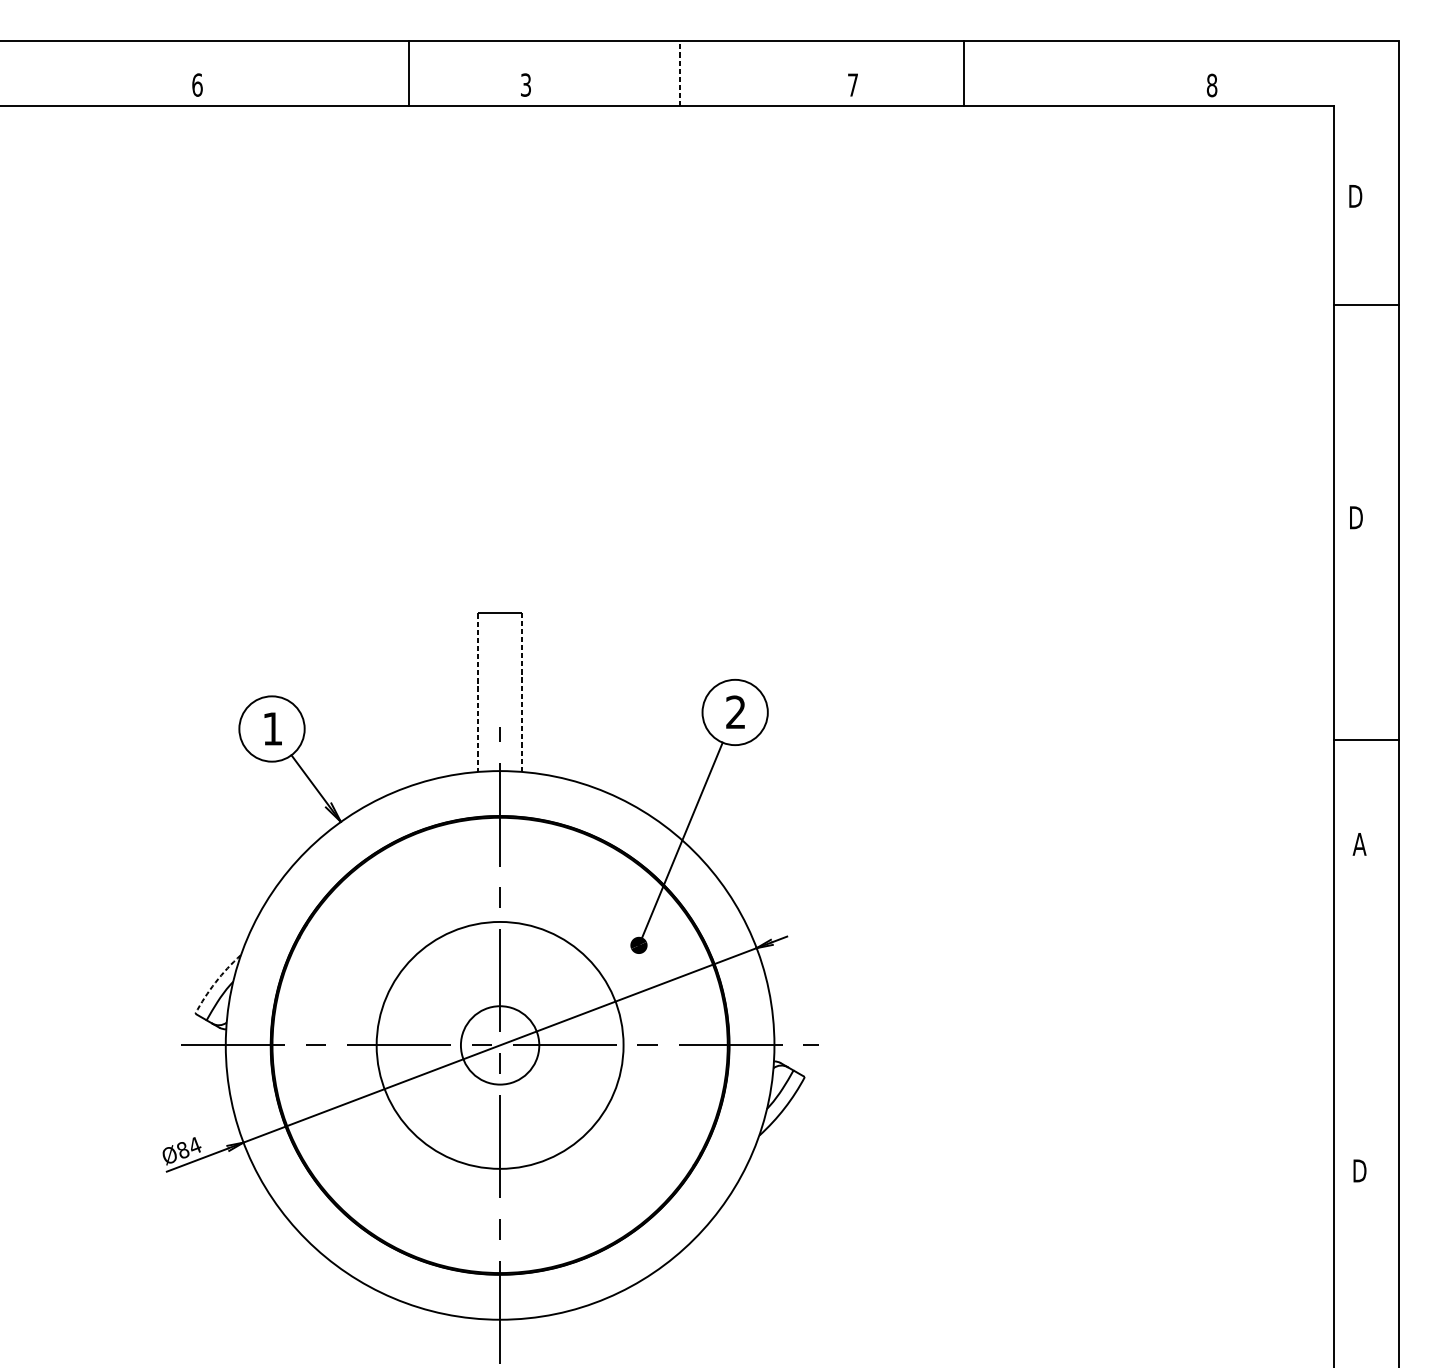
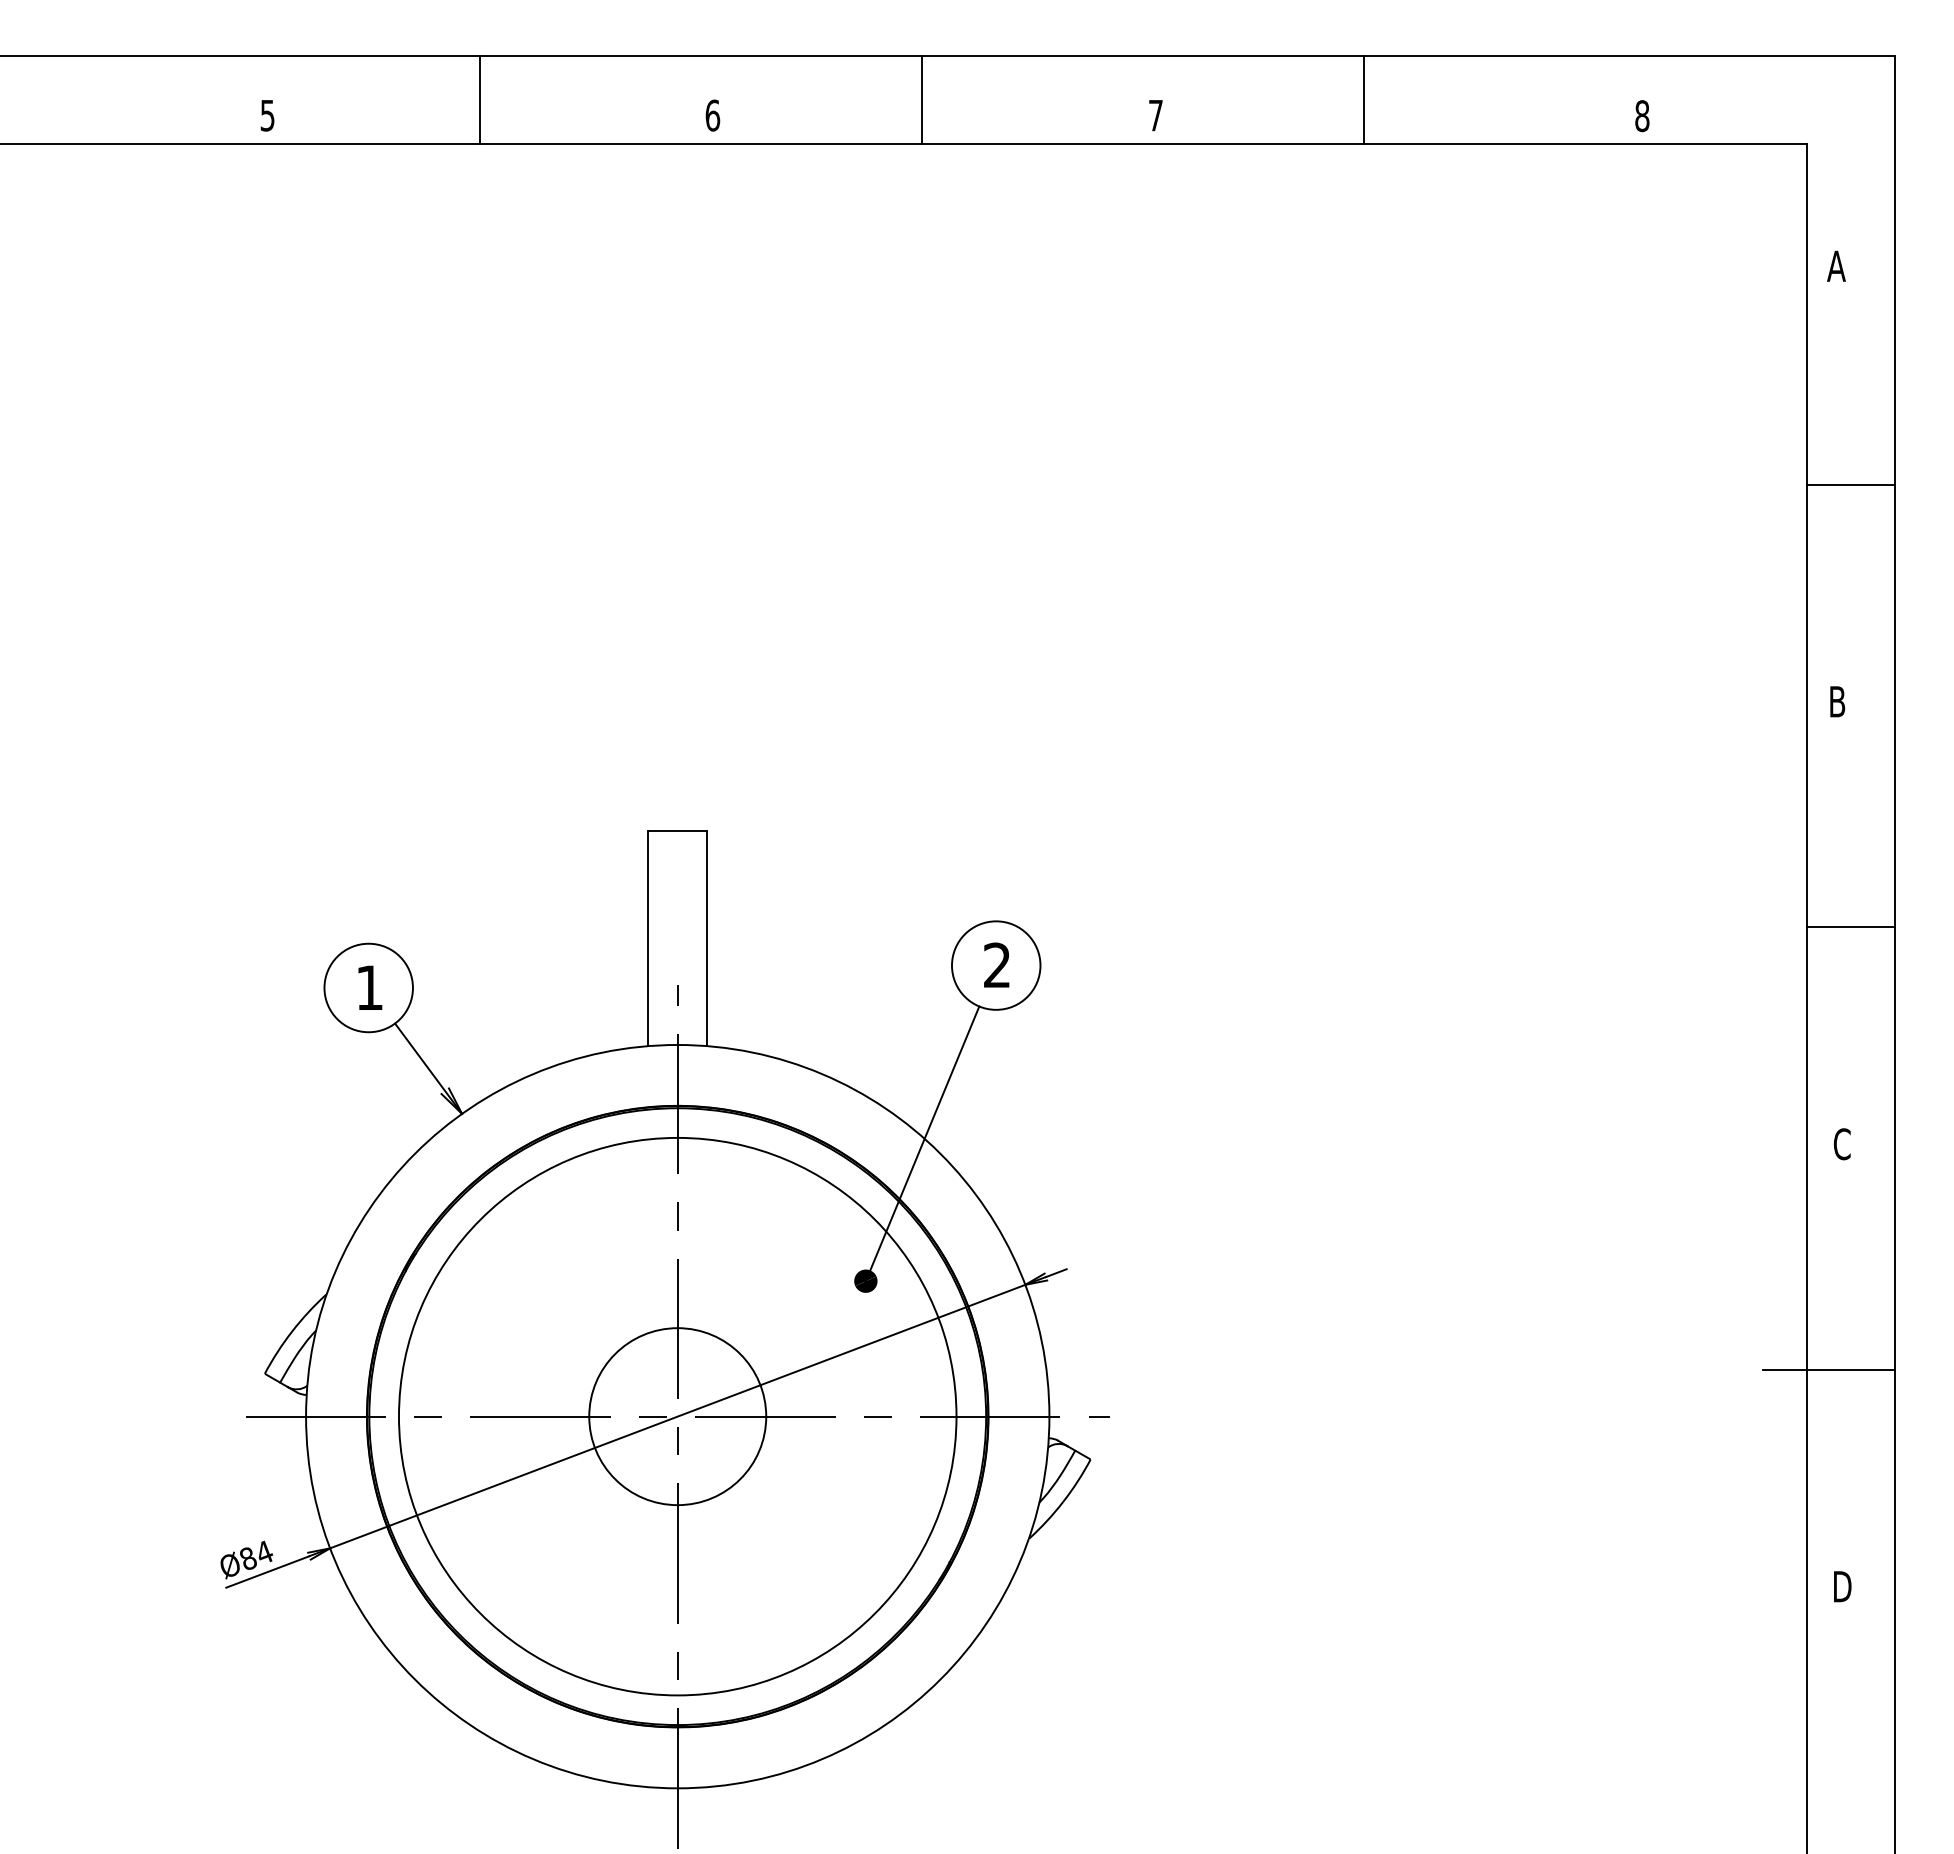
line: (409, 73) -> (479, 99), moved
line: (680, 73) -> (921, 99), dashed -> solid
line: (964, 73) -> (1364, 99), moved
text: (197, 85) -> (267, 115), 6 -> 5
text: (525, 85) -> (712, 115), 3 -> 6
text: (1355, 195) -> (1836, 265), D -> A
line: (1365, 304) -> (1850, 485), moved
text: (1356, 517) -> (1837, 701), D -> B
line: (522, 692) -> (707, 938), dashed -> solid
line: (478, 693) -> (648, 939), dashed -> solid
line: (1365, 739) -> (1850, 927), moved
text: (1359, 844) -> (1841, 1144), A -> C
arc: (215, 982) -> (292, 1331), dashed -> solid
line: (1349, 1010) -> (1828, 1369), added
circle: (499, 1045) -> (677, 1416), size x1.67
circle: (499, 1045) -> (677, 1416), size x1.67

